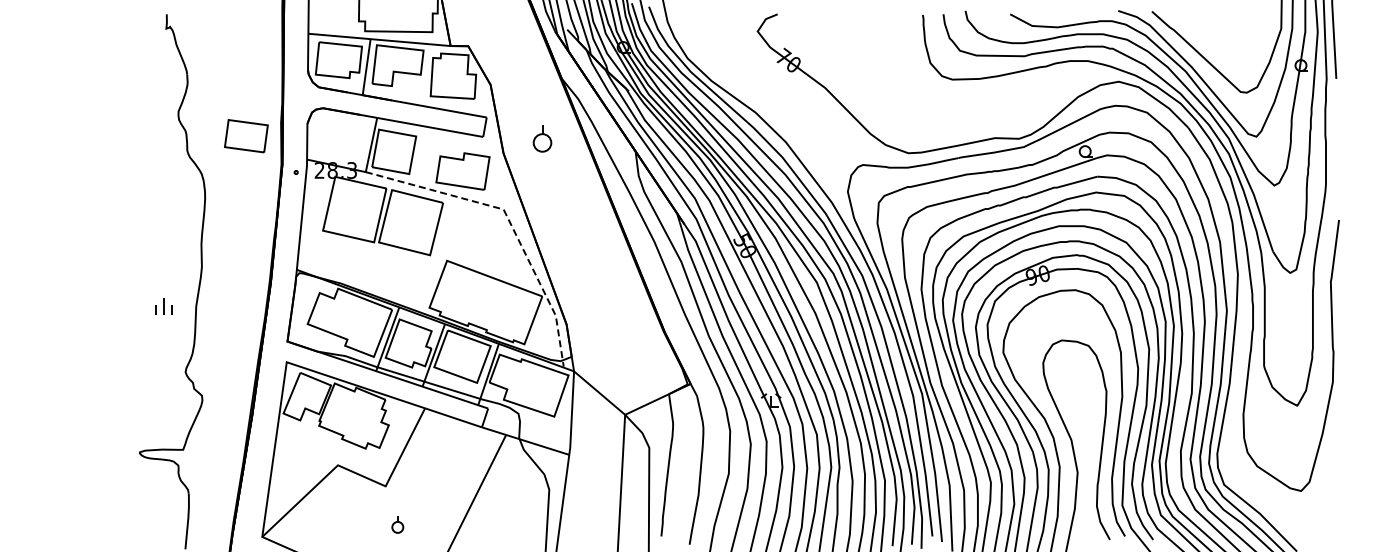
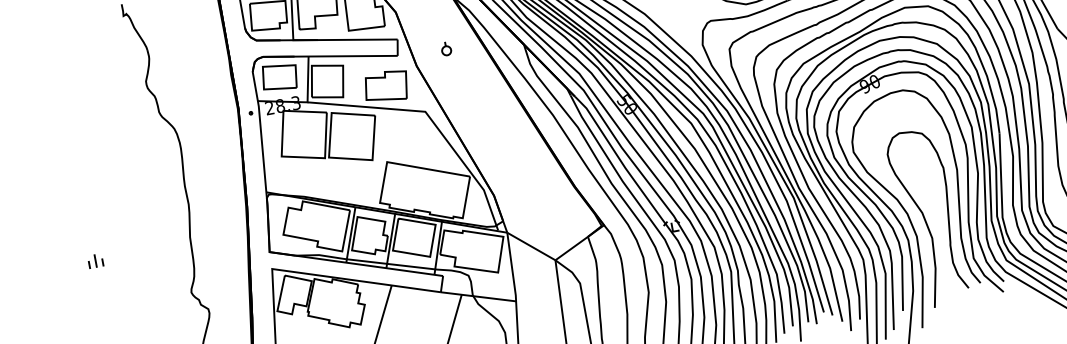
part: (246, 136) -> (279, 77), moved
part: (542, 139) -> (446, 48), size x0.62
line: (509, 222) -> (432, 121), dashed -> solid
part: (163, 306) -> (95, 261), moved

